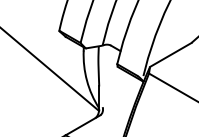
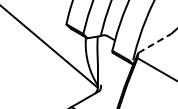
line: (170, 55) -> (154, 43), solid -> dashed

